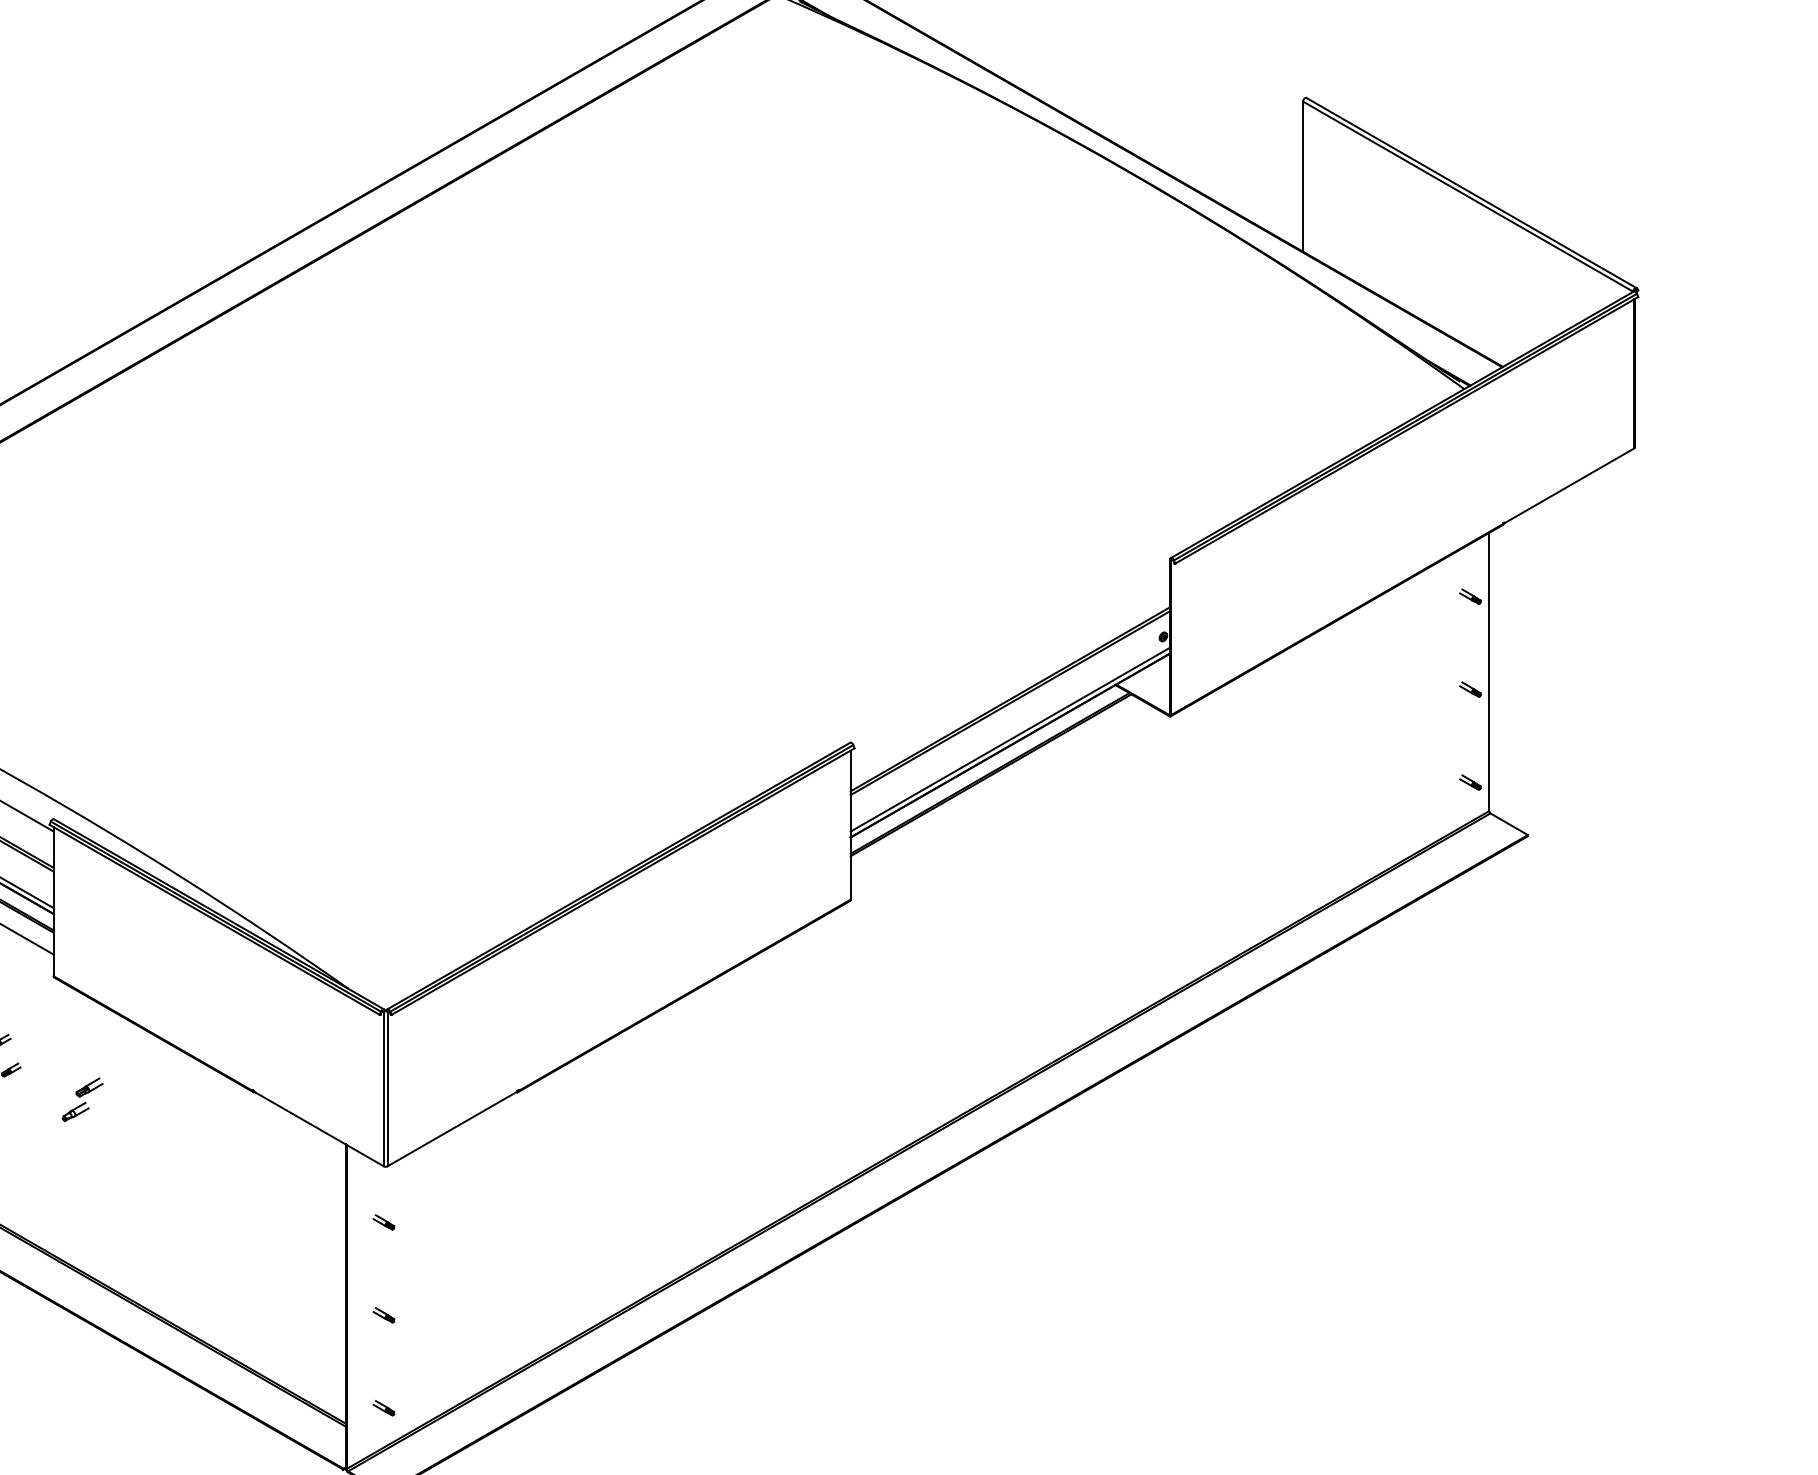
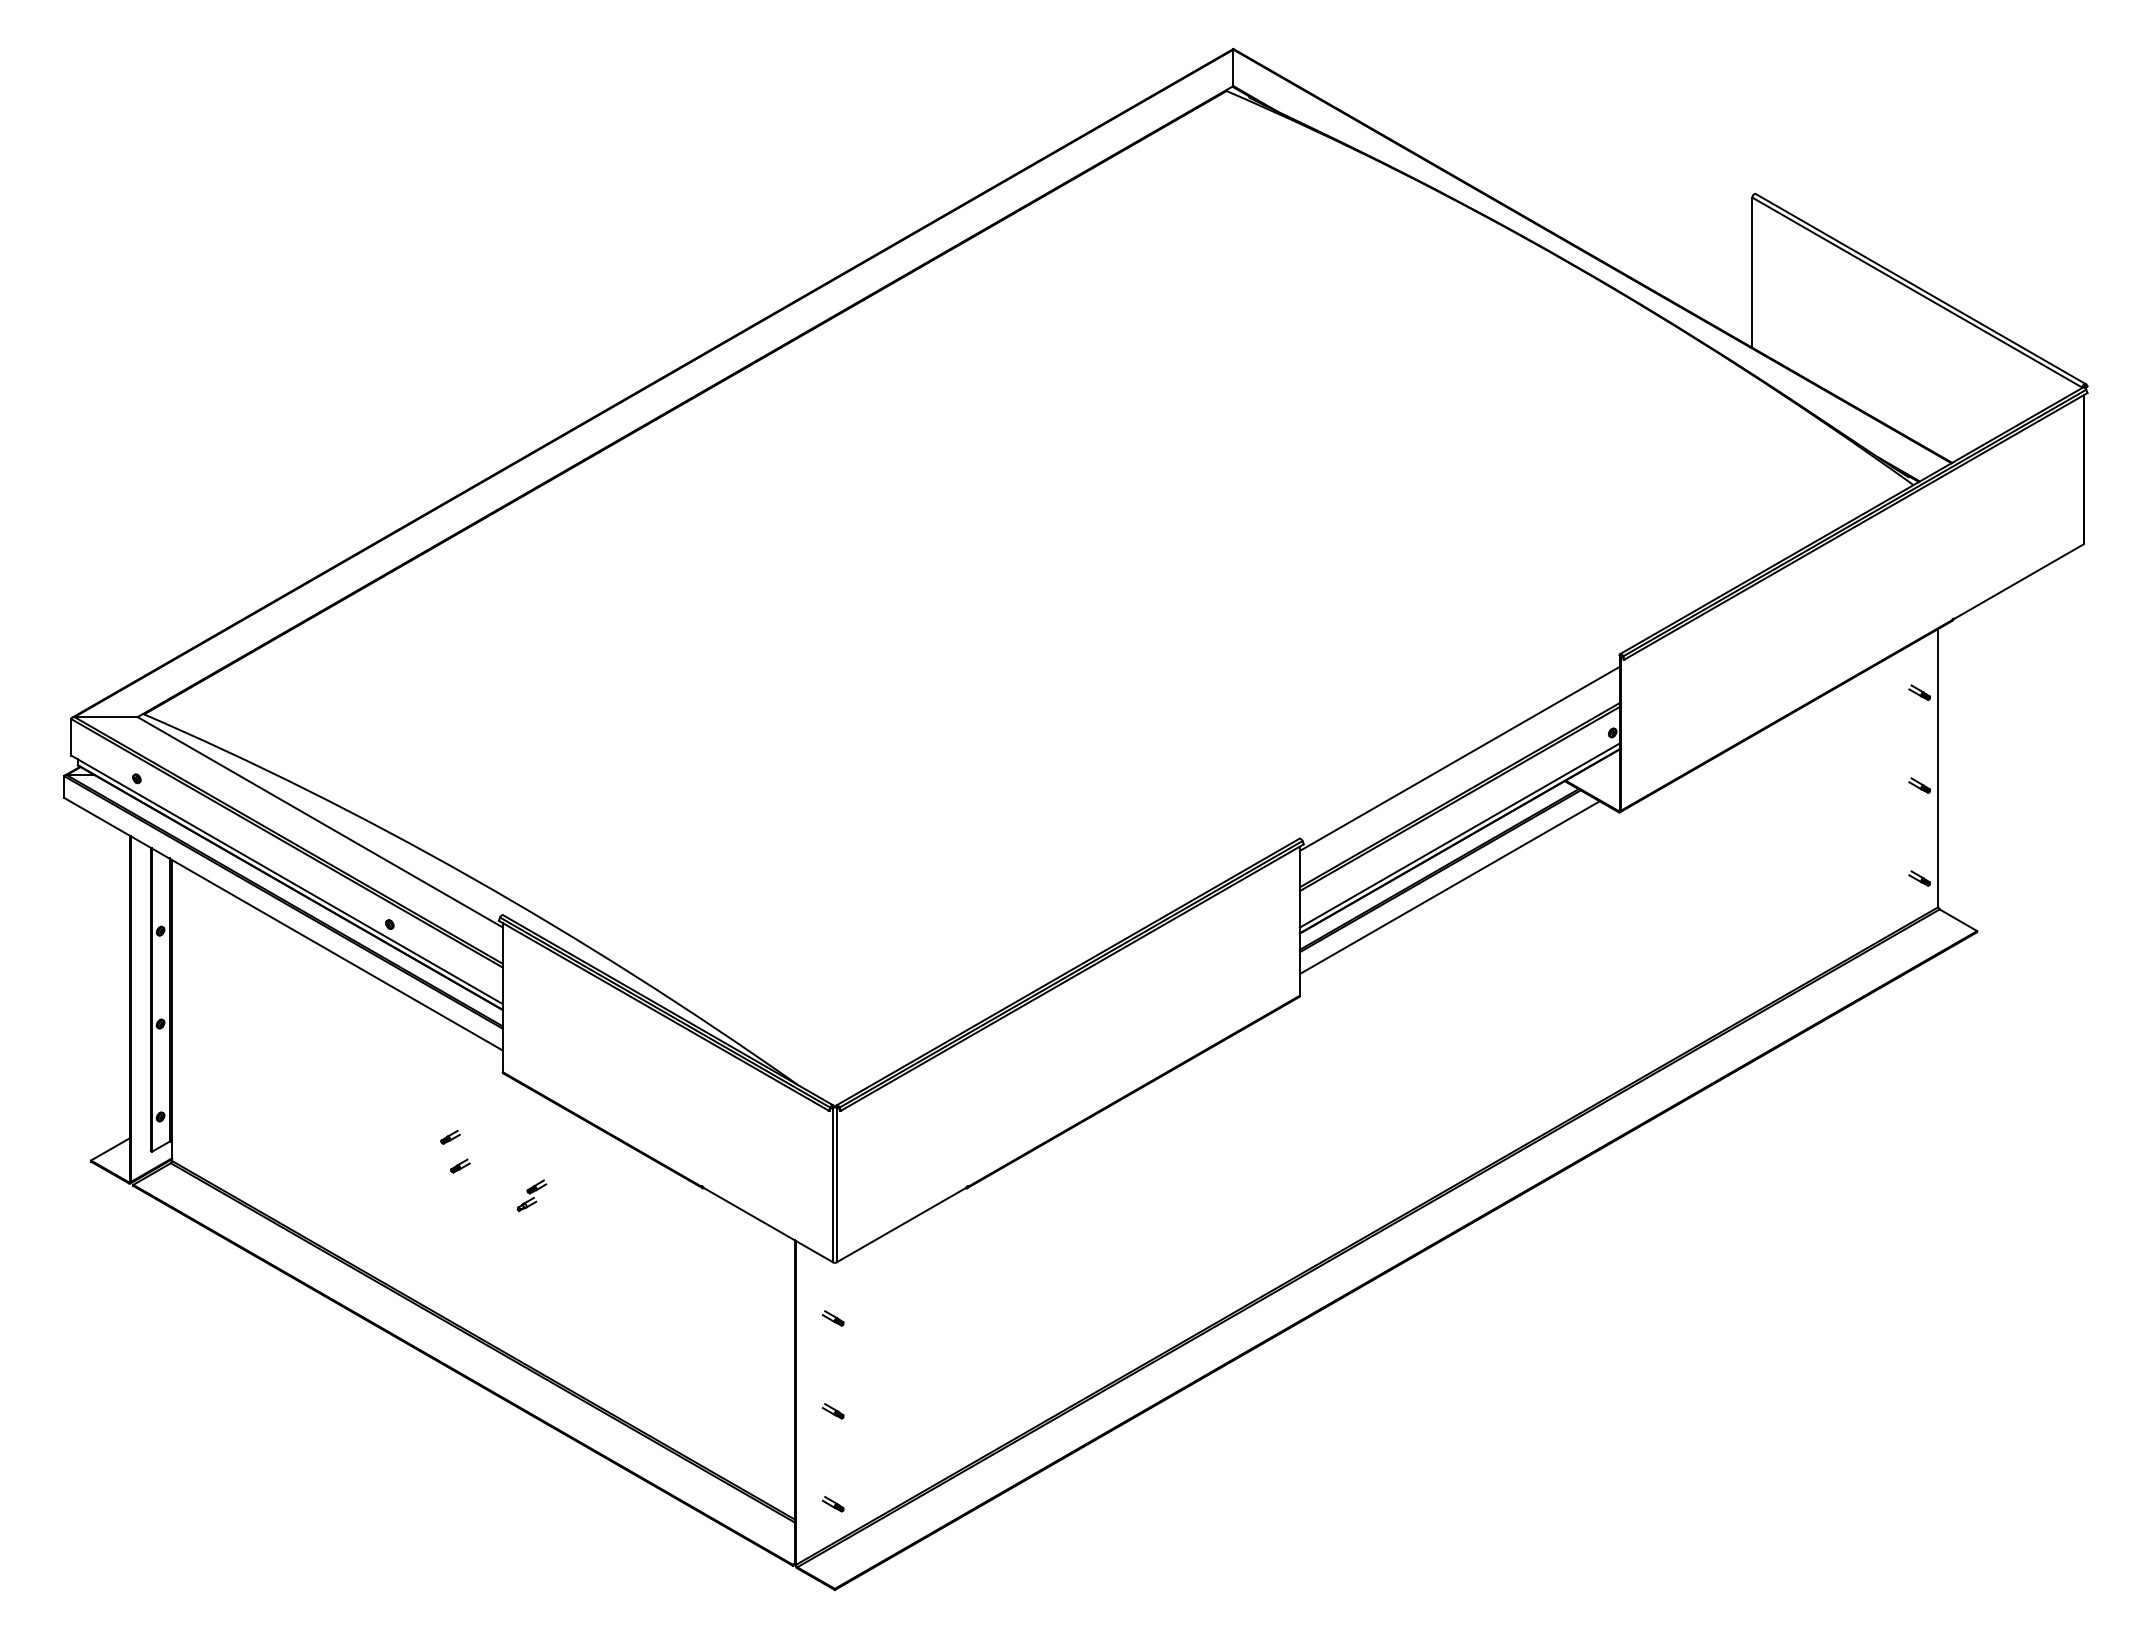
line: (1010, 662) -> (1459, 758), added
line: (1000, 791) -> (1449, 887), added
part: (82, 1099) -> (531, 1195), size x0.71

